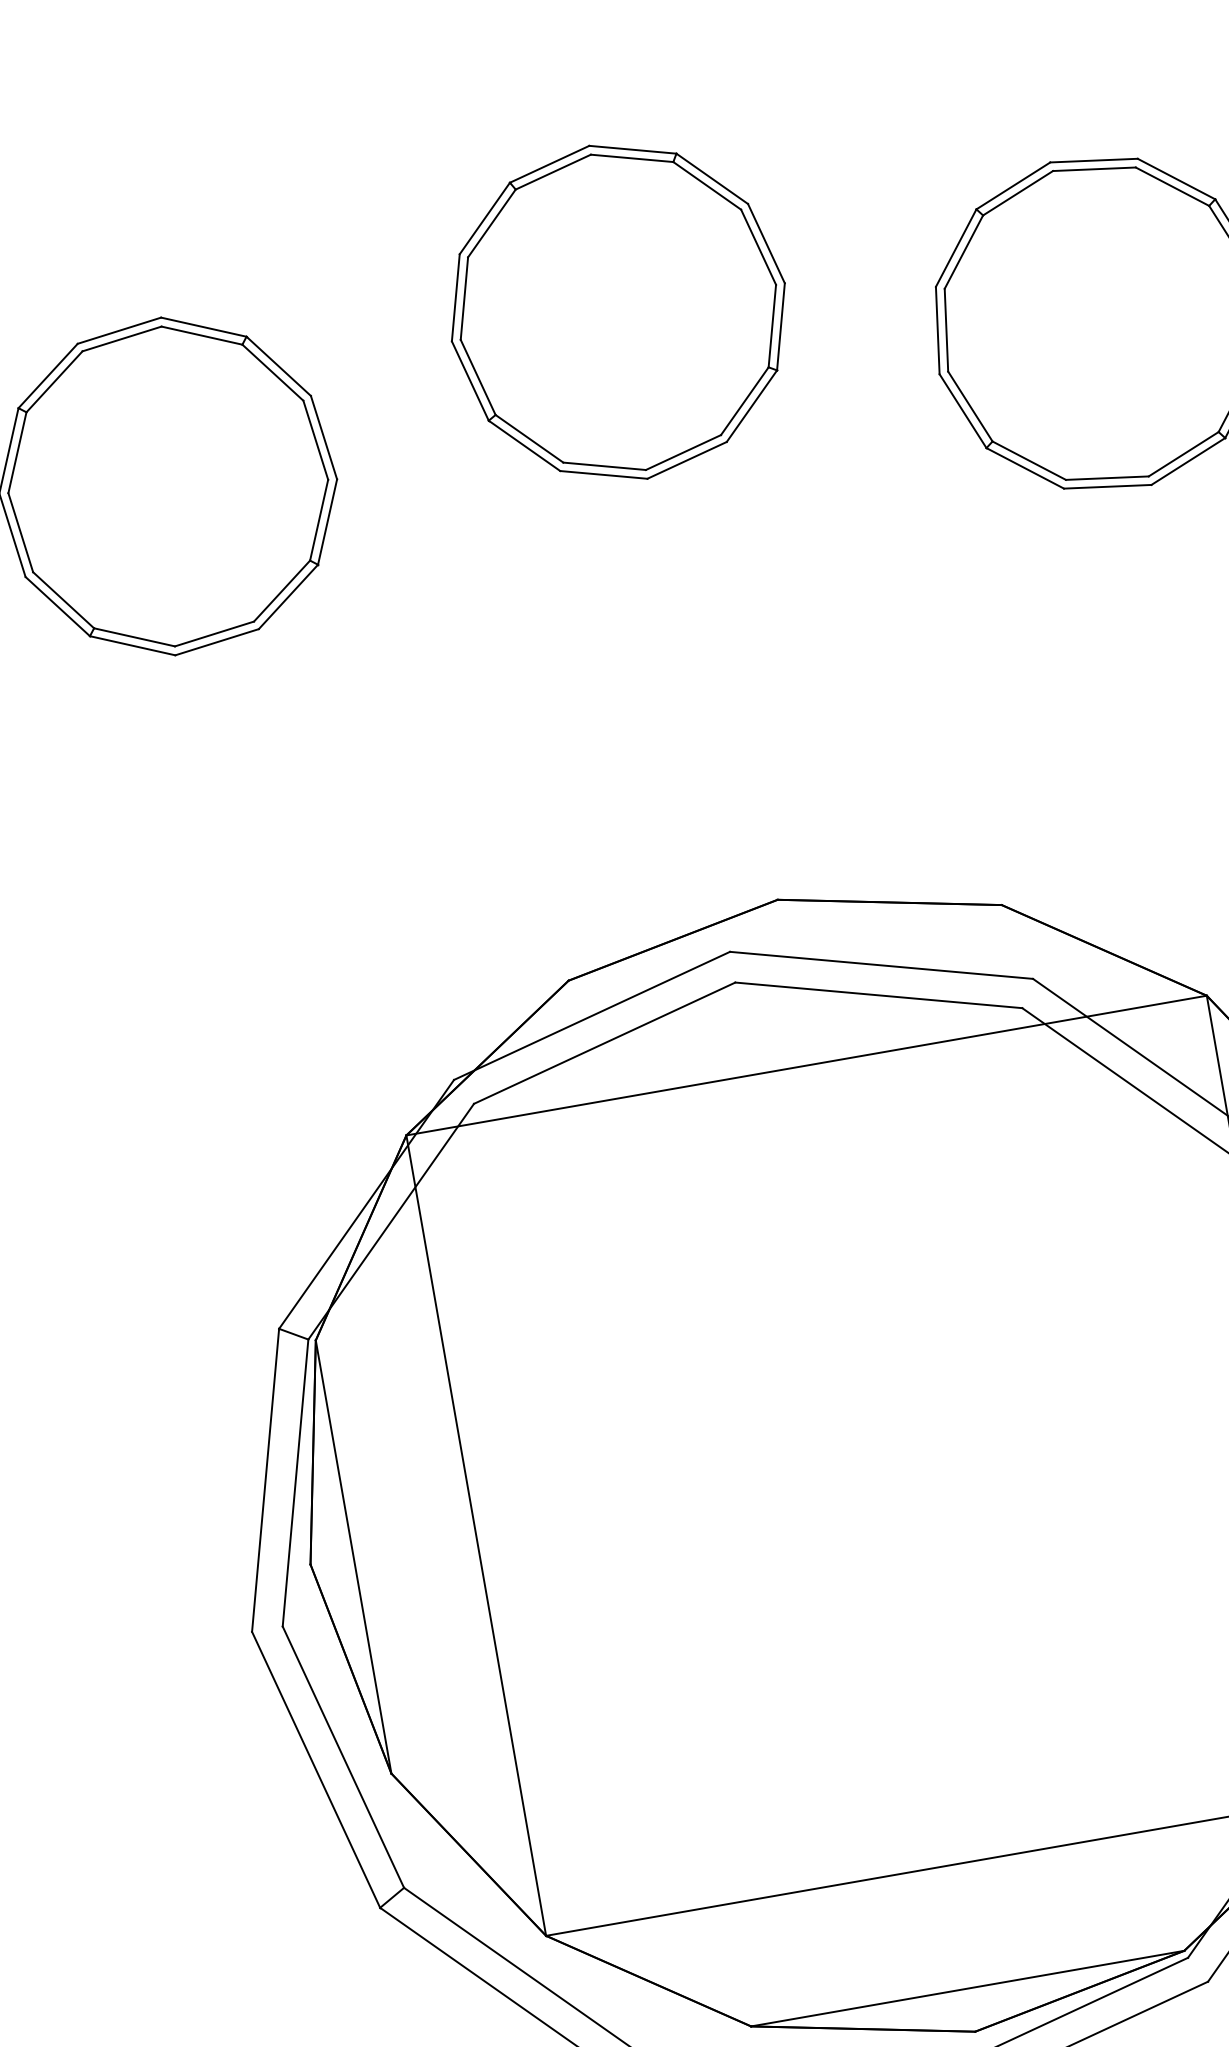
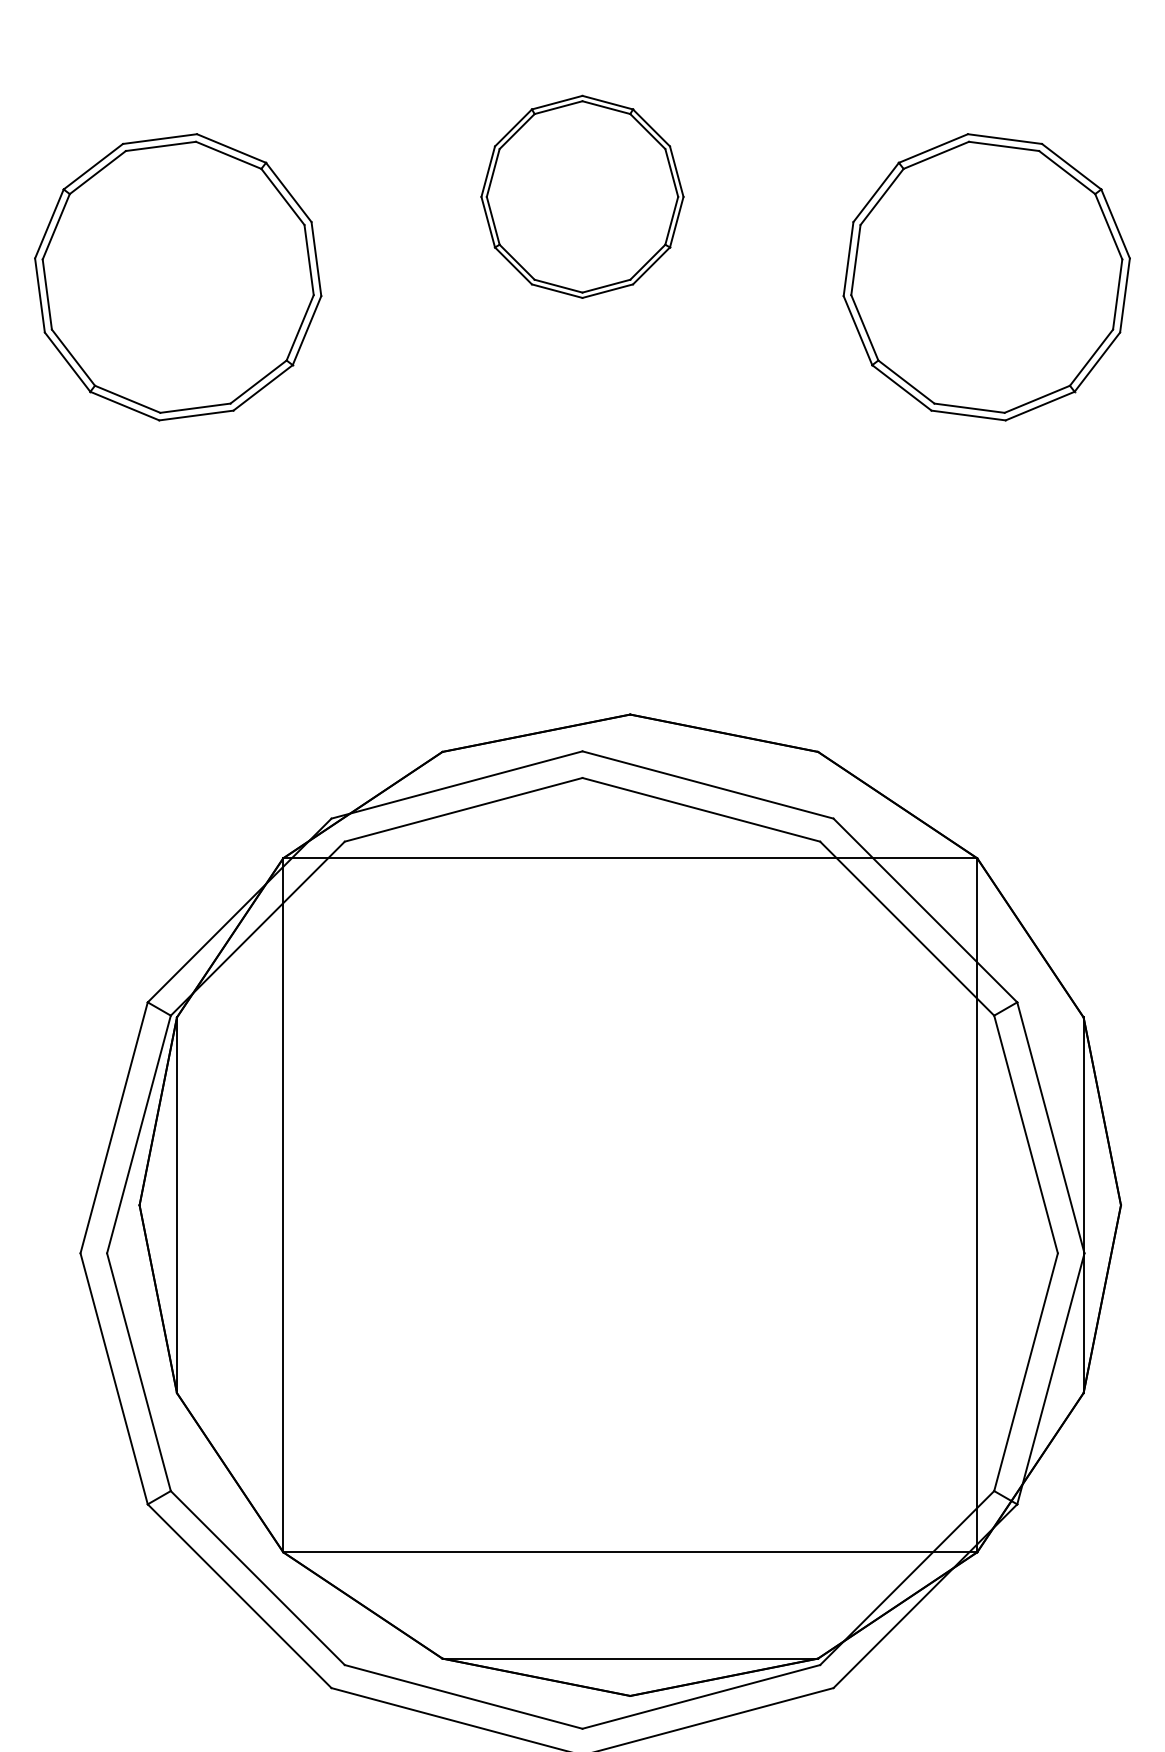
part: (618, 311) -> (582, 196), size x0.7

